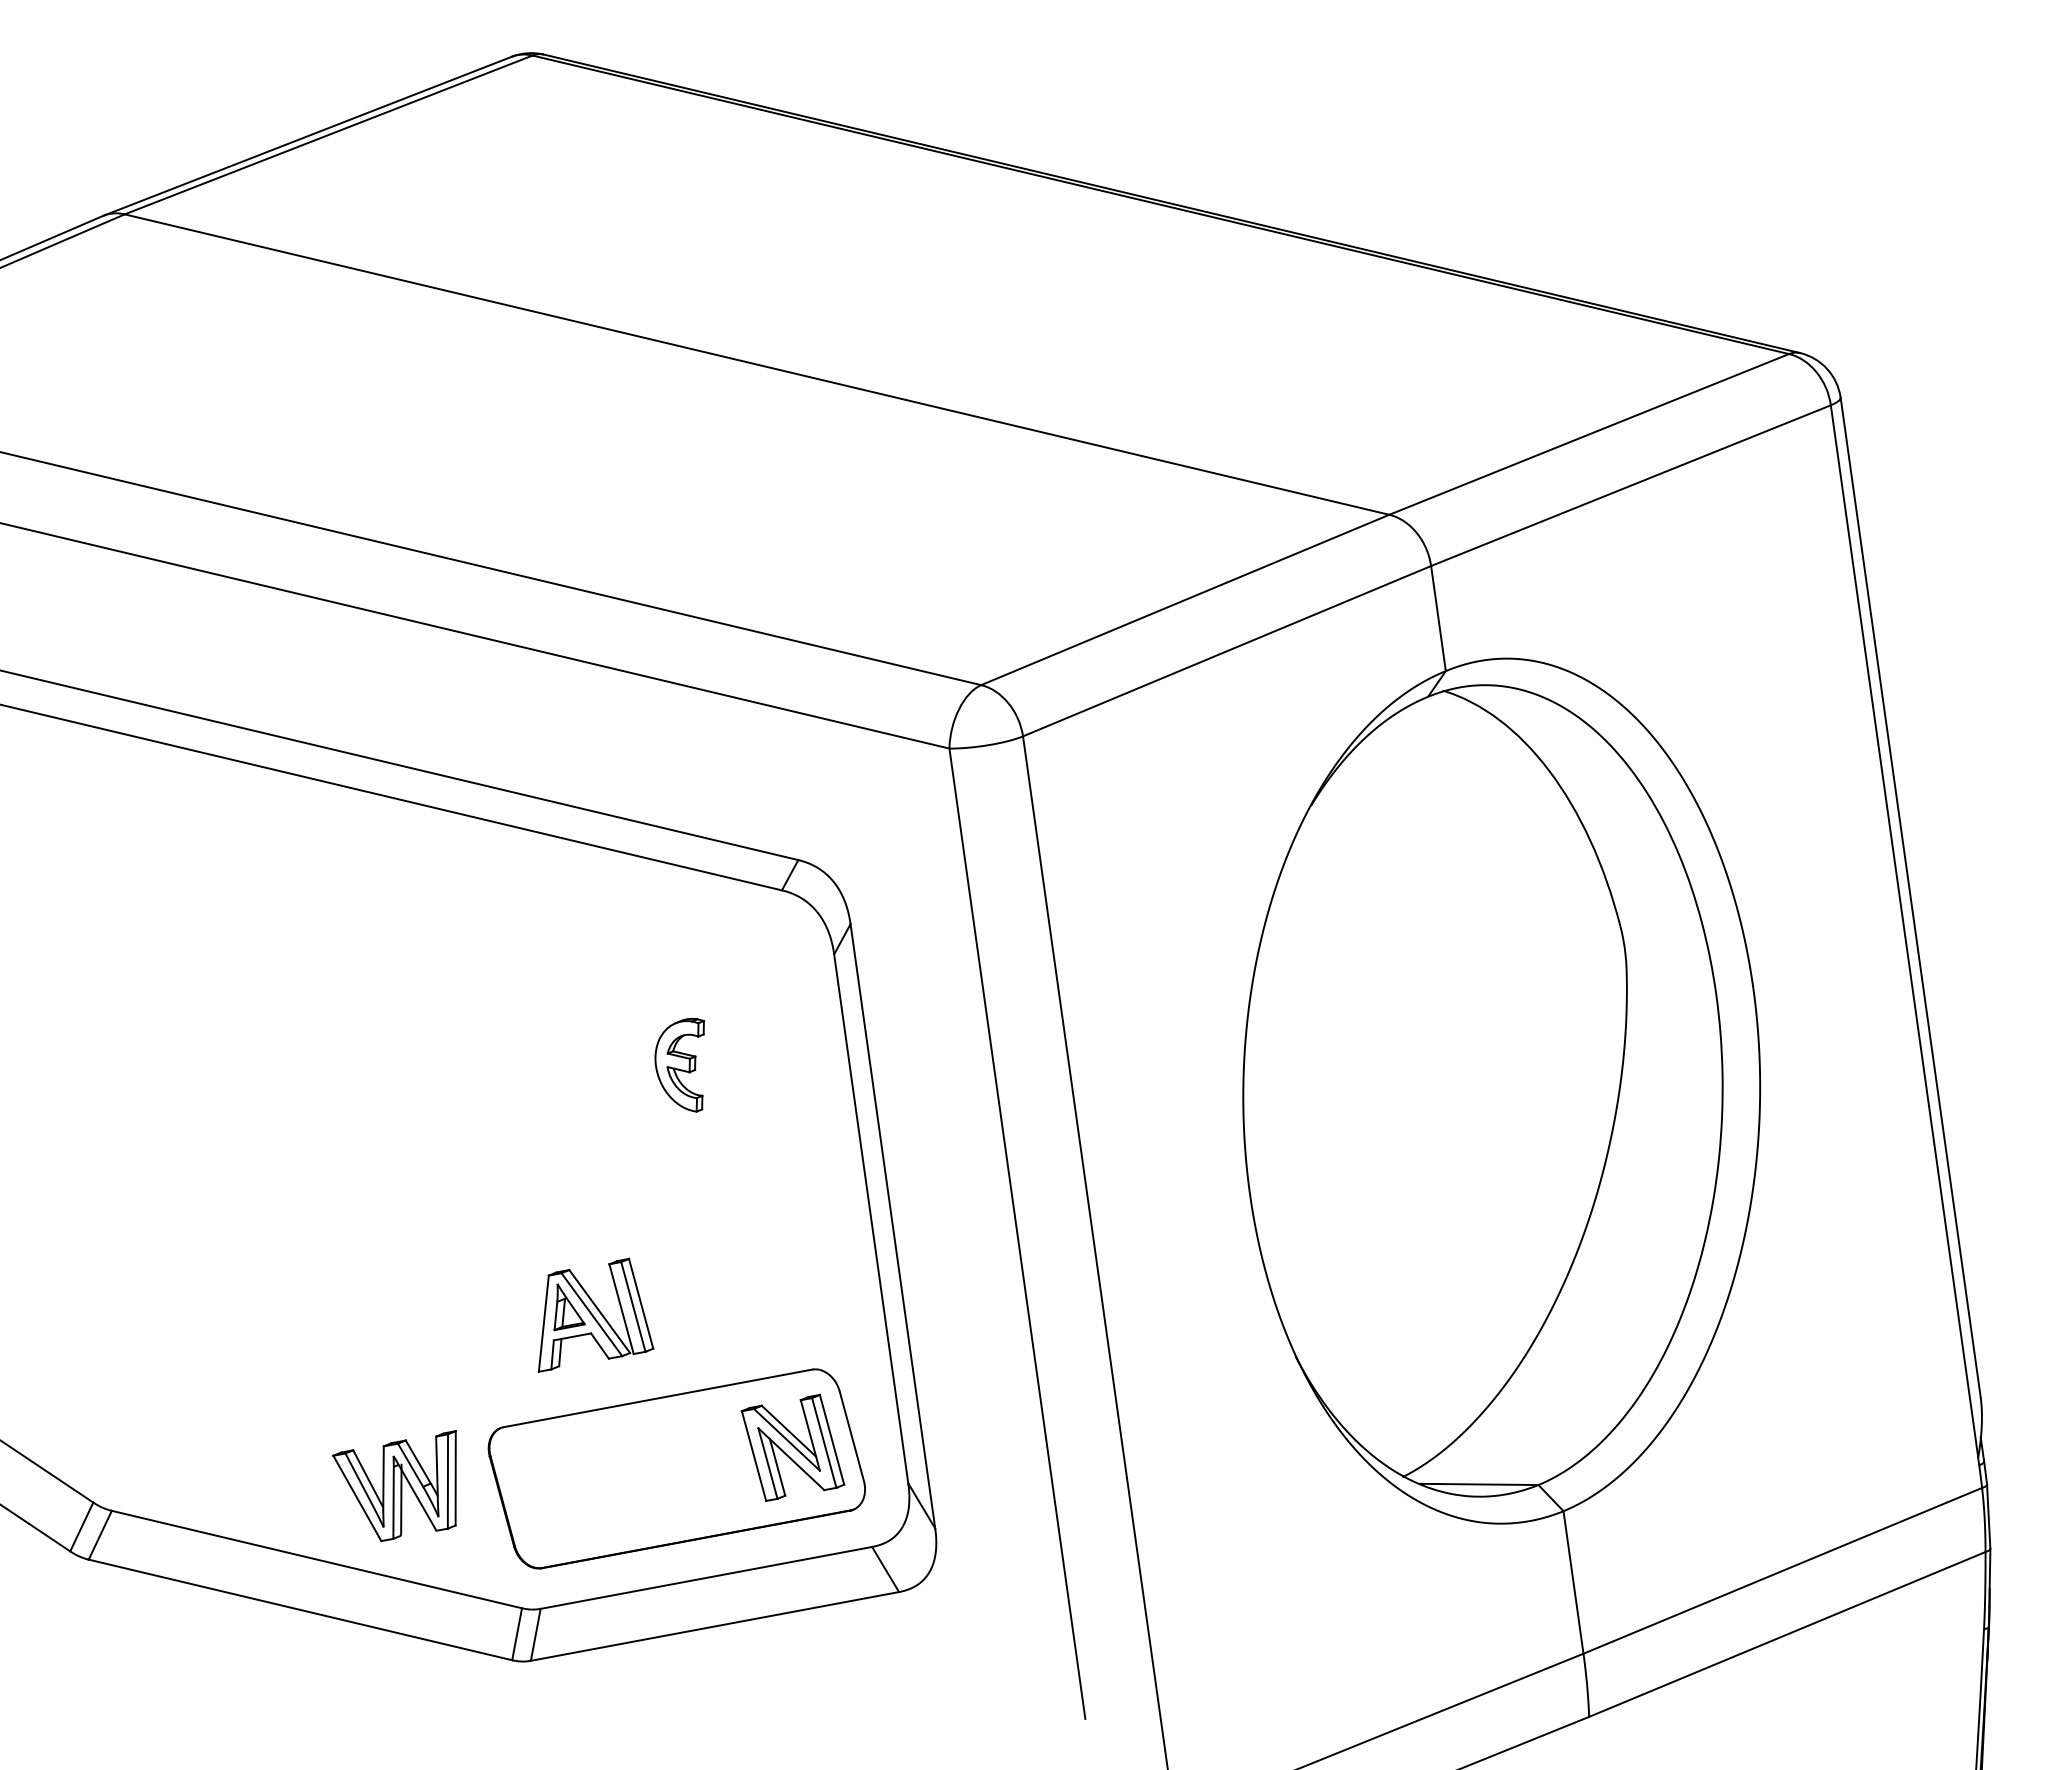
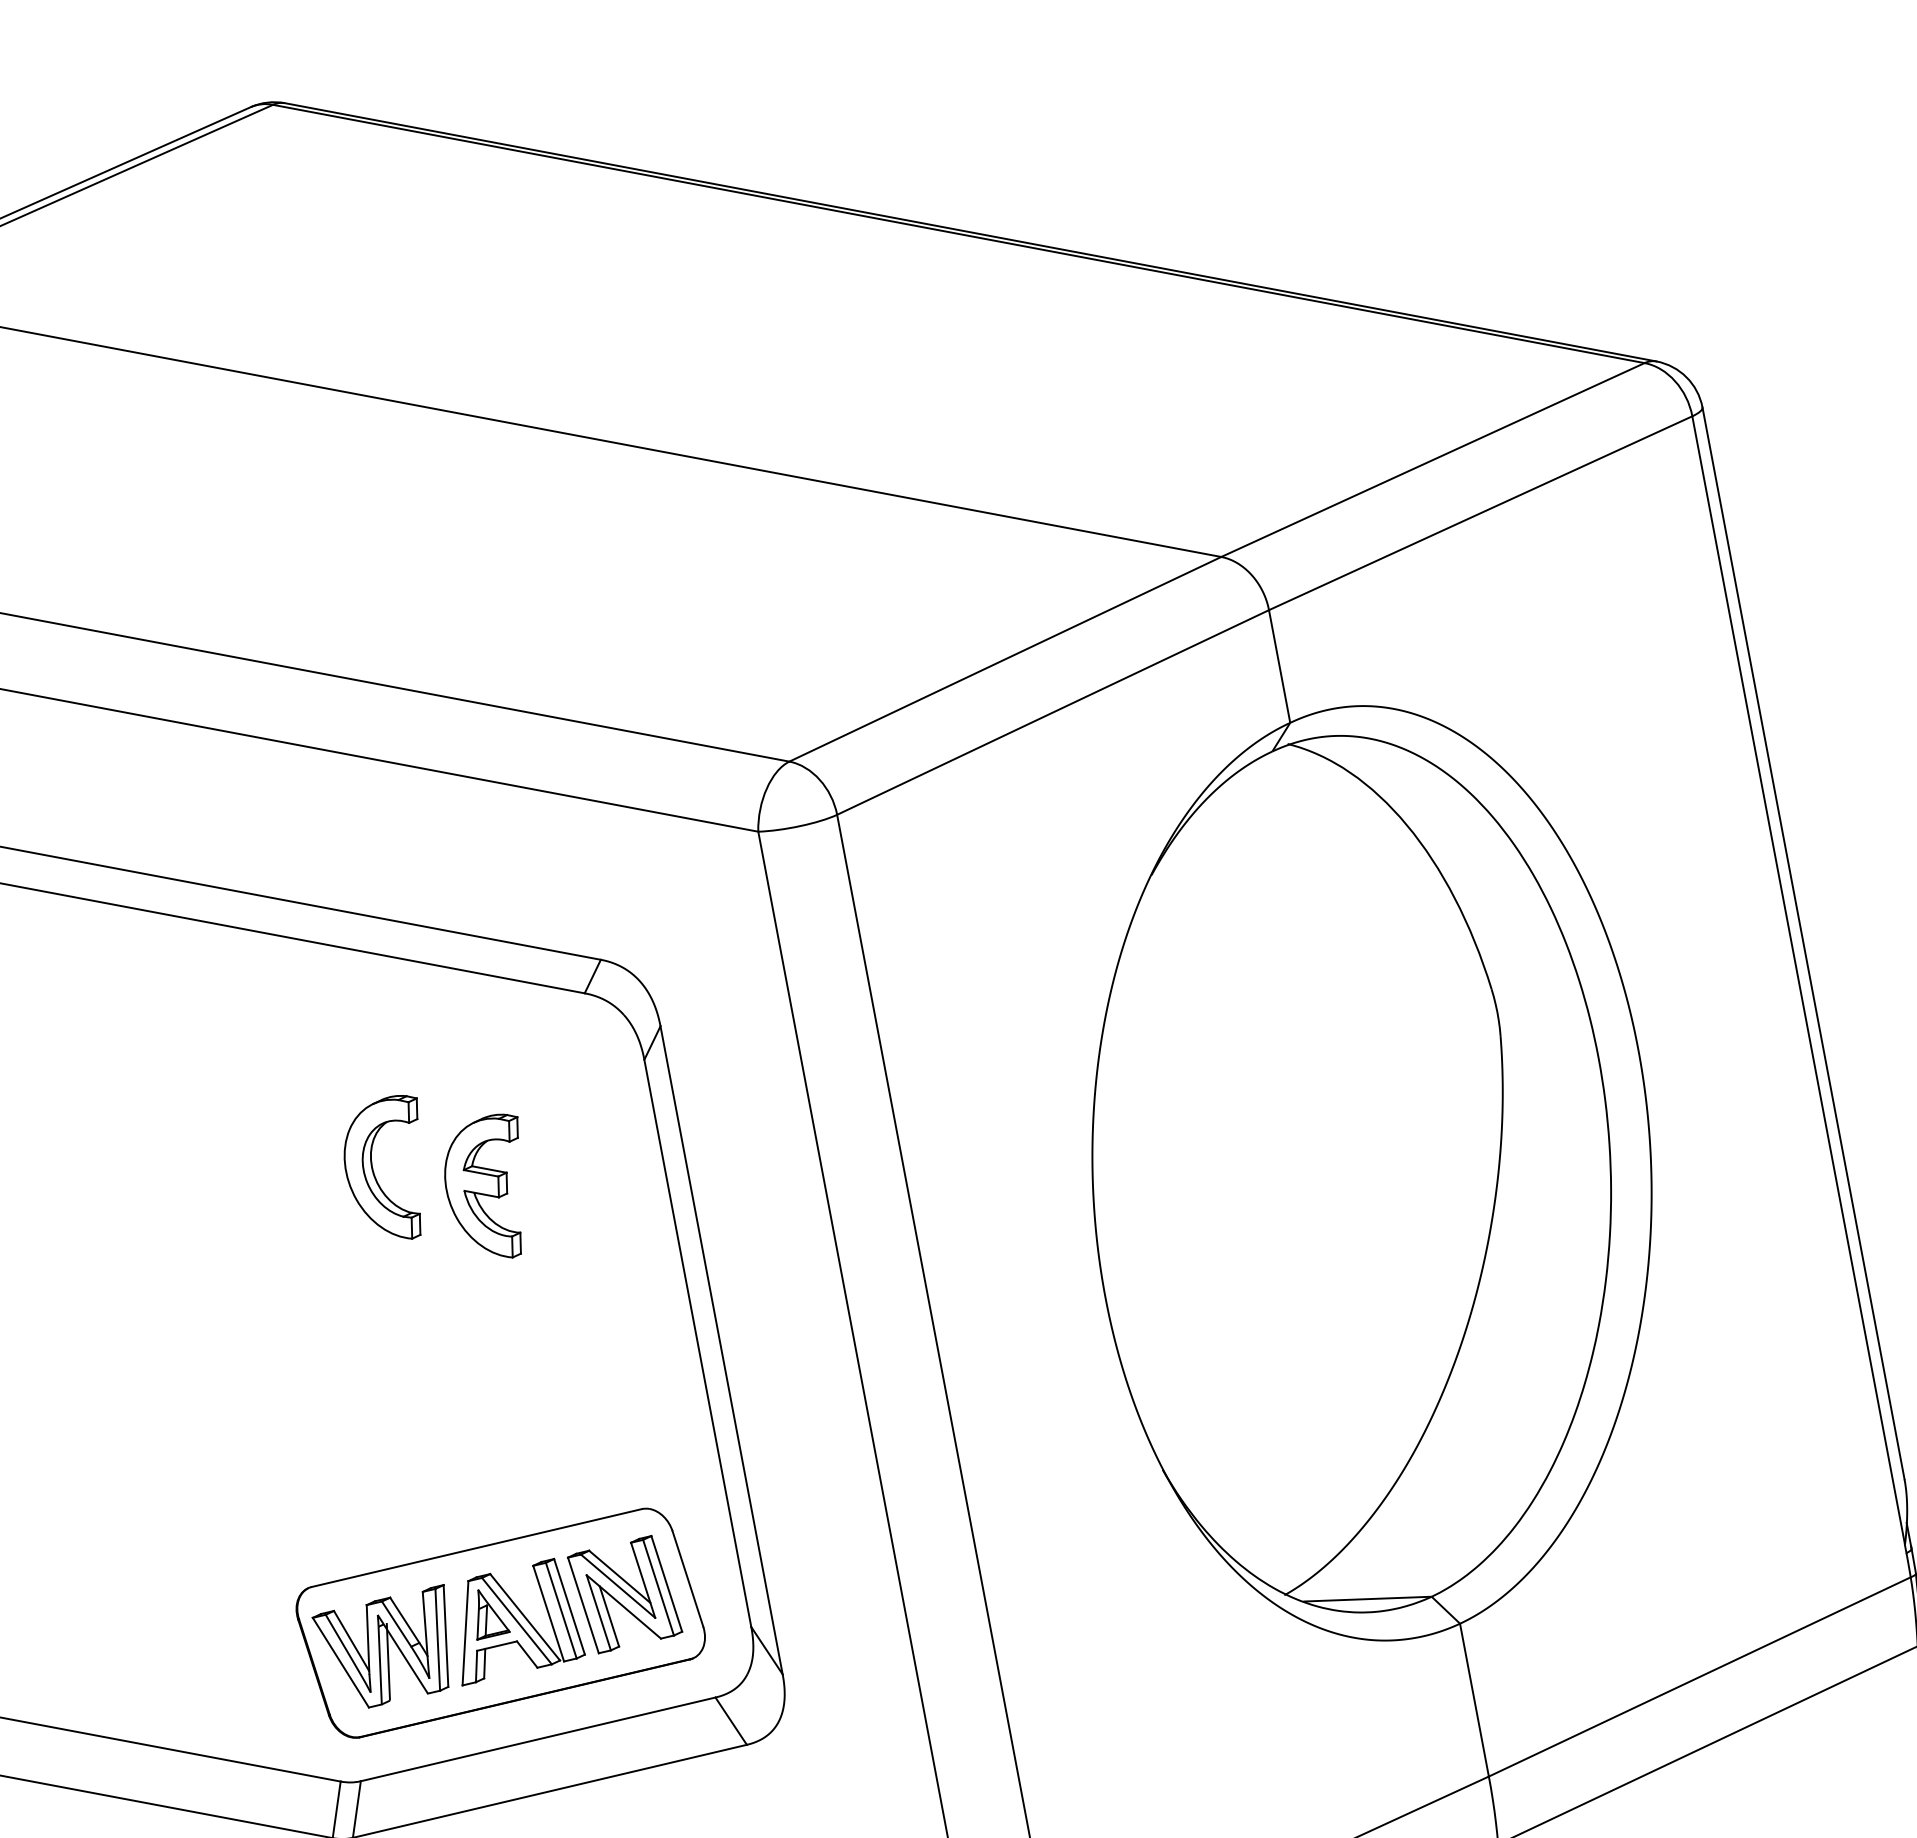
part: (579, 1044) -> (374, 1170), added
part: (679, 1065) -> (483, 1187), size x1.43
part: (595, 1314) -> (520, 1620), moved
part: (394, 1486) -> (380, 1647), moved

